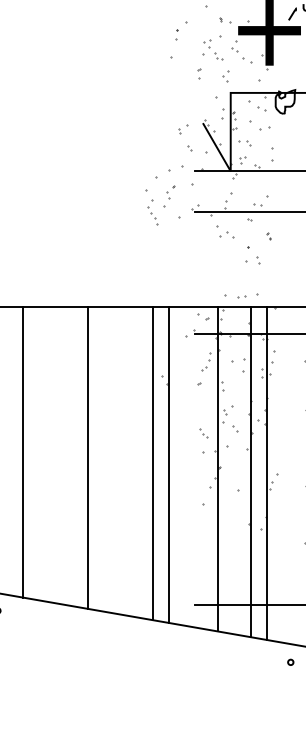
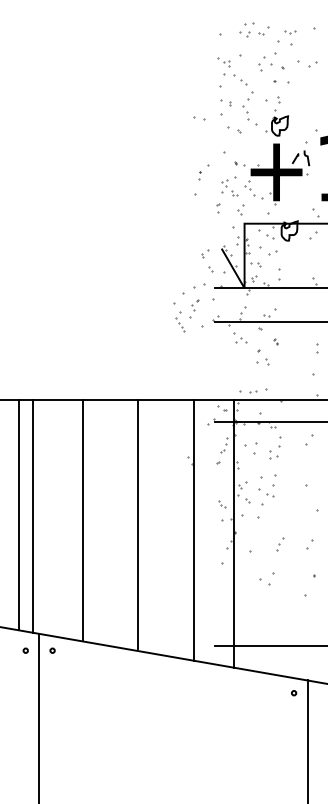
line: (23, 451) -> (83, 519), moved
line: (87, 457) -> (137, 524), moved
line: (153, 463) -> (180, 529), removed
line: (250, 472) -> (260, 536), removed
line: (267, 473) -> (274, 537), removed

